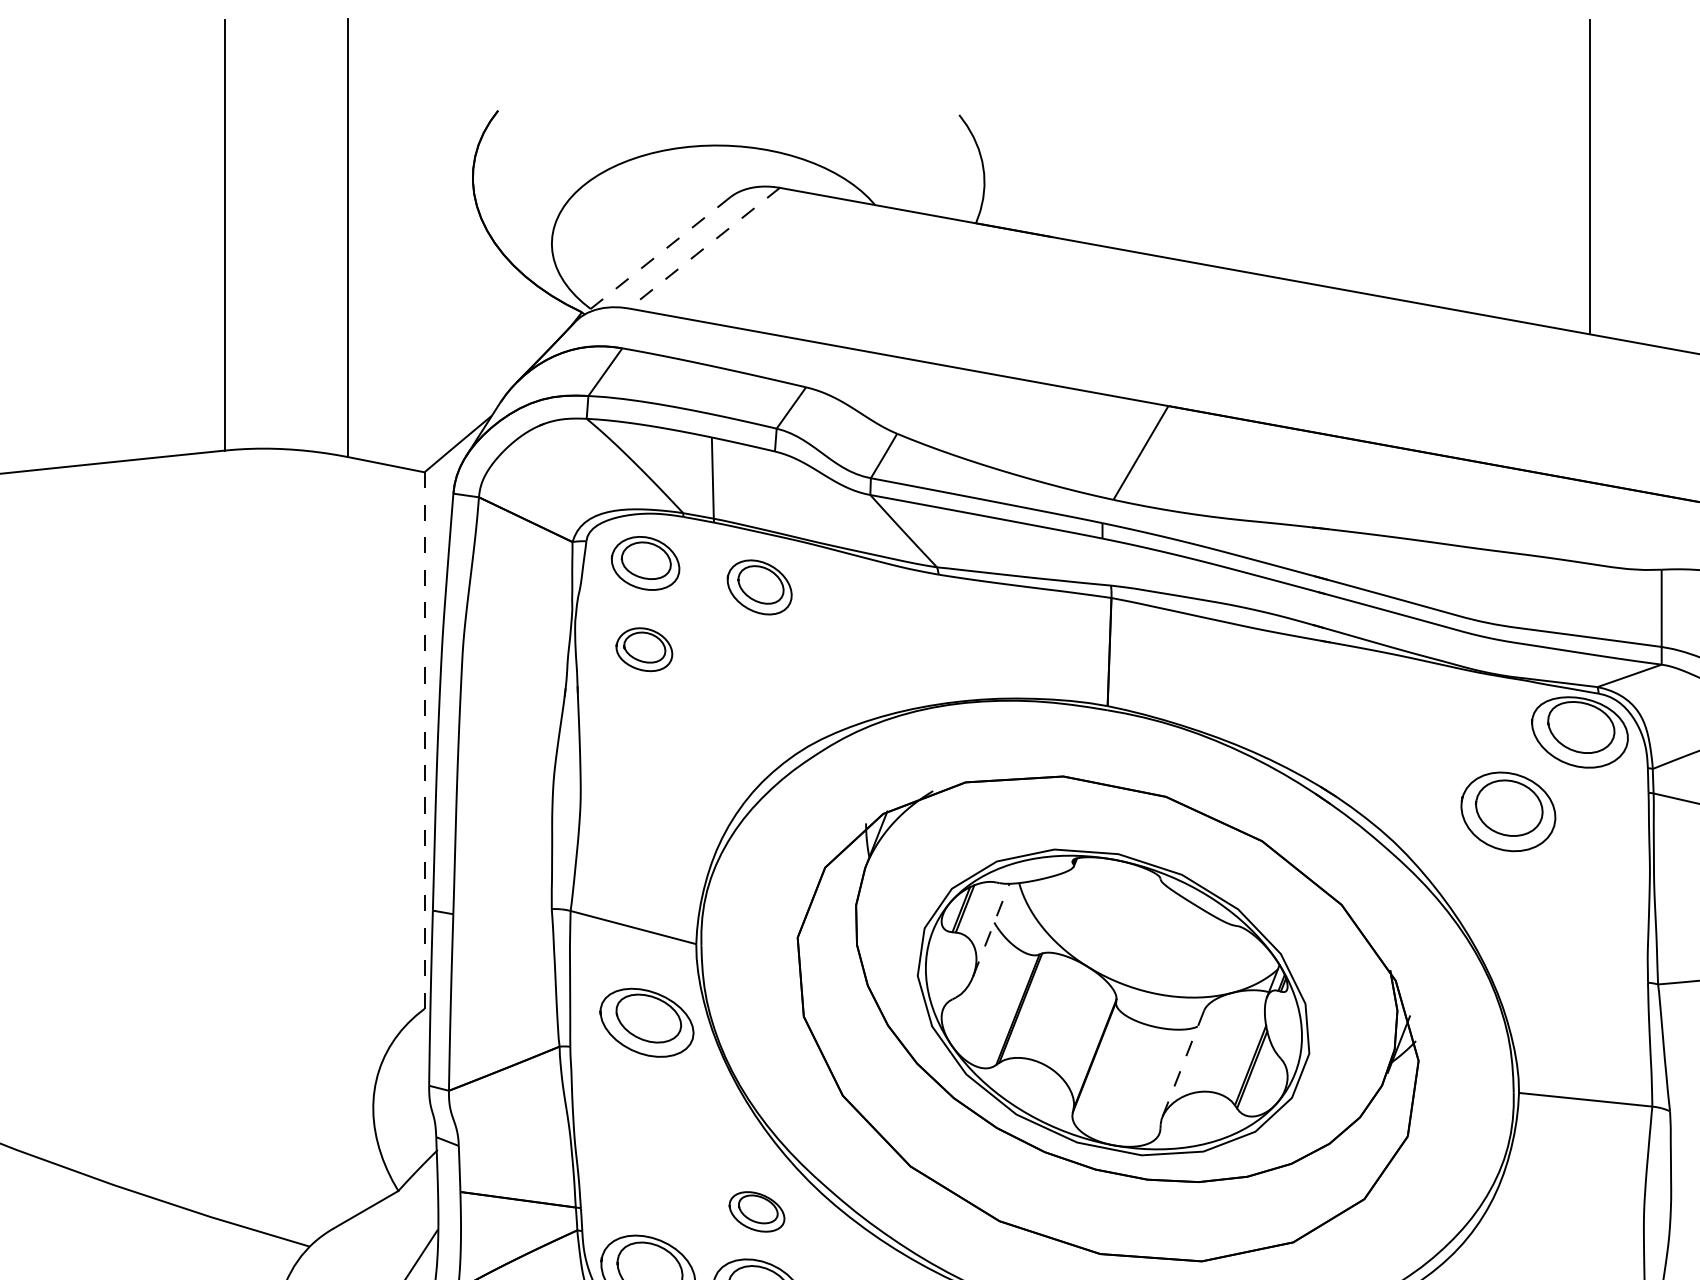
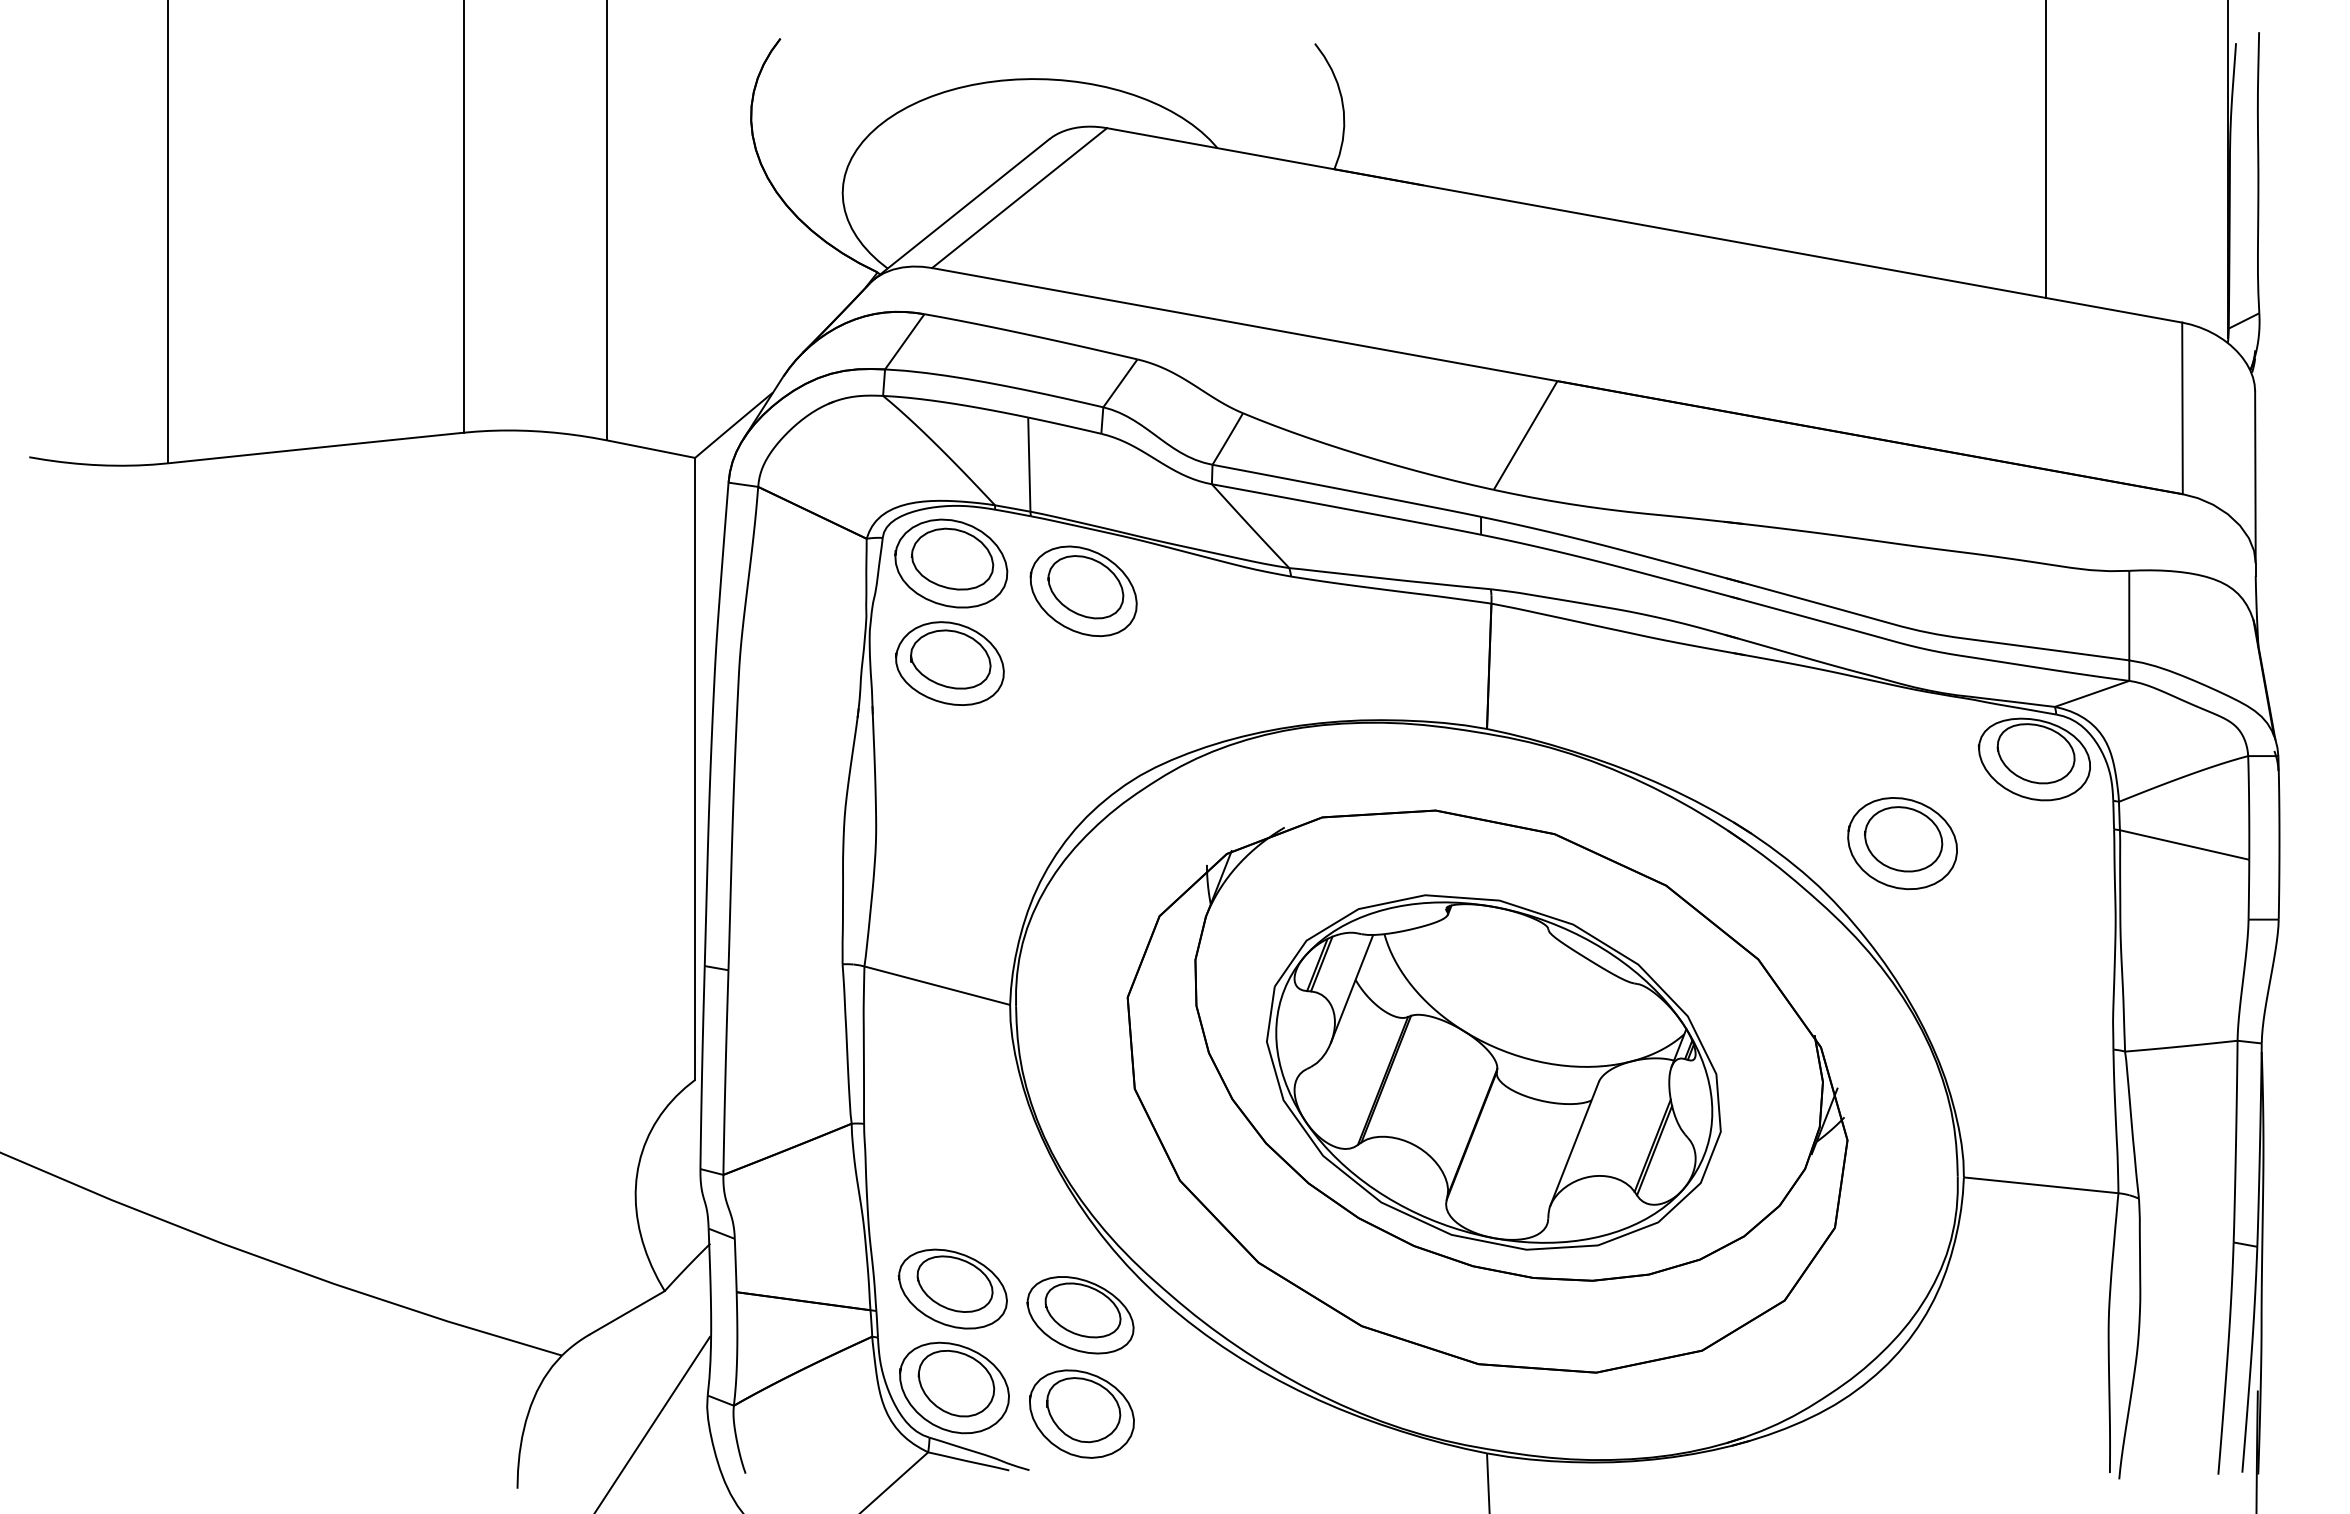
line: (704, 248) -> (1019, 198), dashed -> solid
line: (655, 258) -> (962, 209), dashed -> solid
part: (645, 563) -> (951, 563), size x1.43
part: (759, 587) -> (1083, 591), size x1.43
part: (643, 649) -> (949, 663), size x1.67
line: (424, 740) -> (695, 768), dashed -> solid
part: (1508, 811) -> (1902, 843), moved
line: (991, 929) -> (1352, 988), dashed -> solid
part: (646, 1022) -> (952, 1288), moved
line: (1183, 1063) -> (1574, 1143), dashed -> solid
part: (756, 1212) -> (1080, 1315), size x1.67

